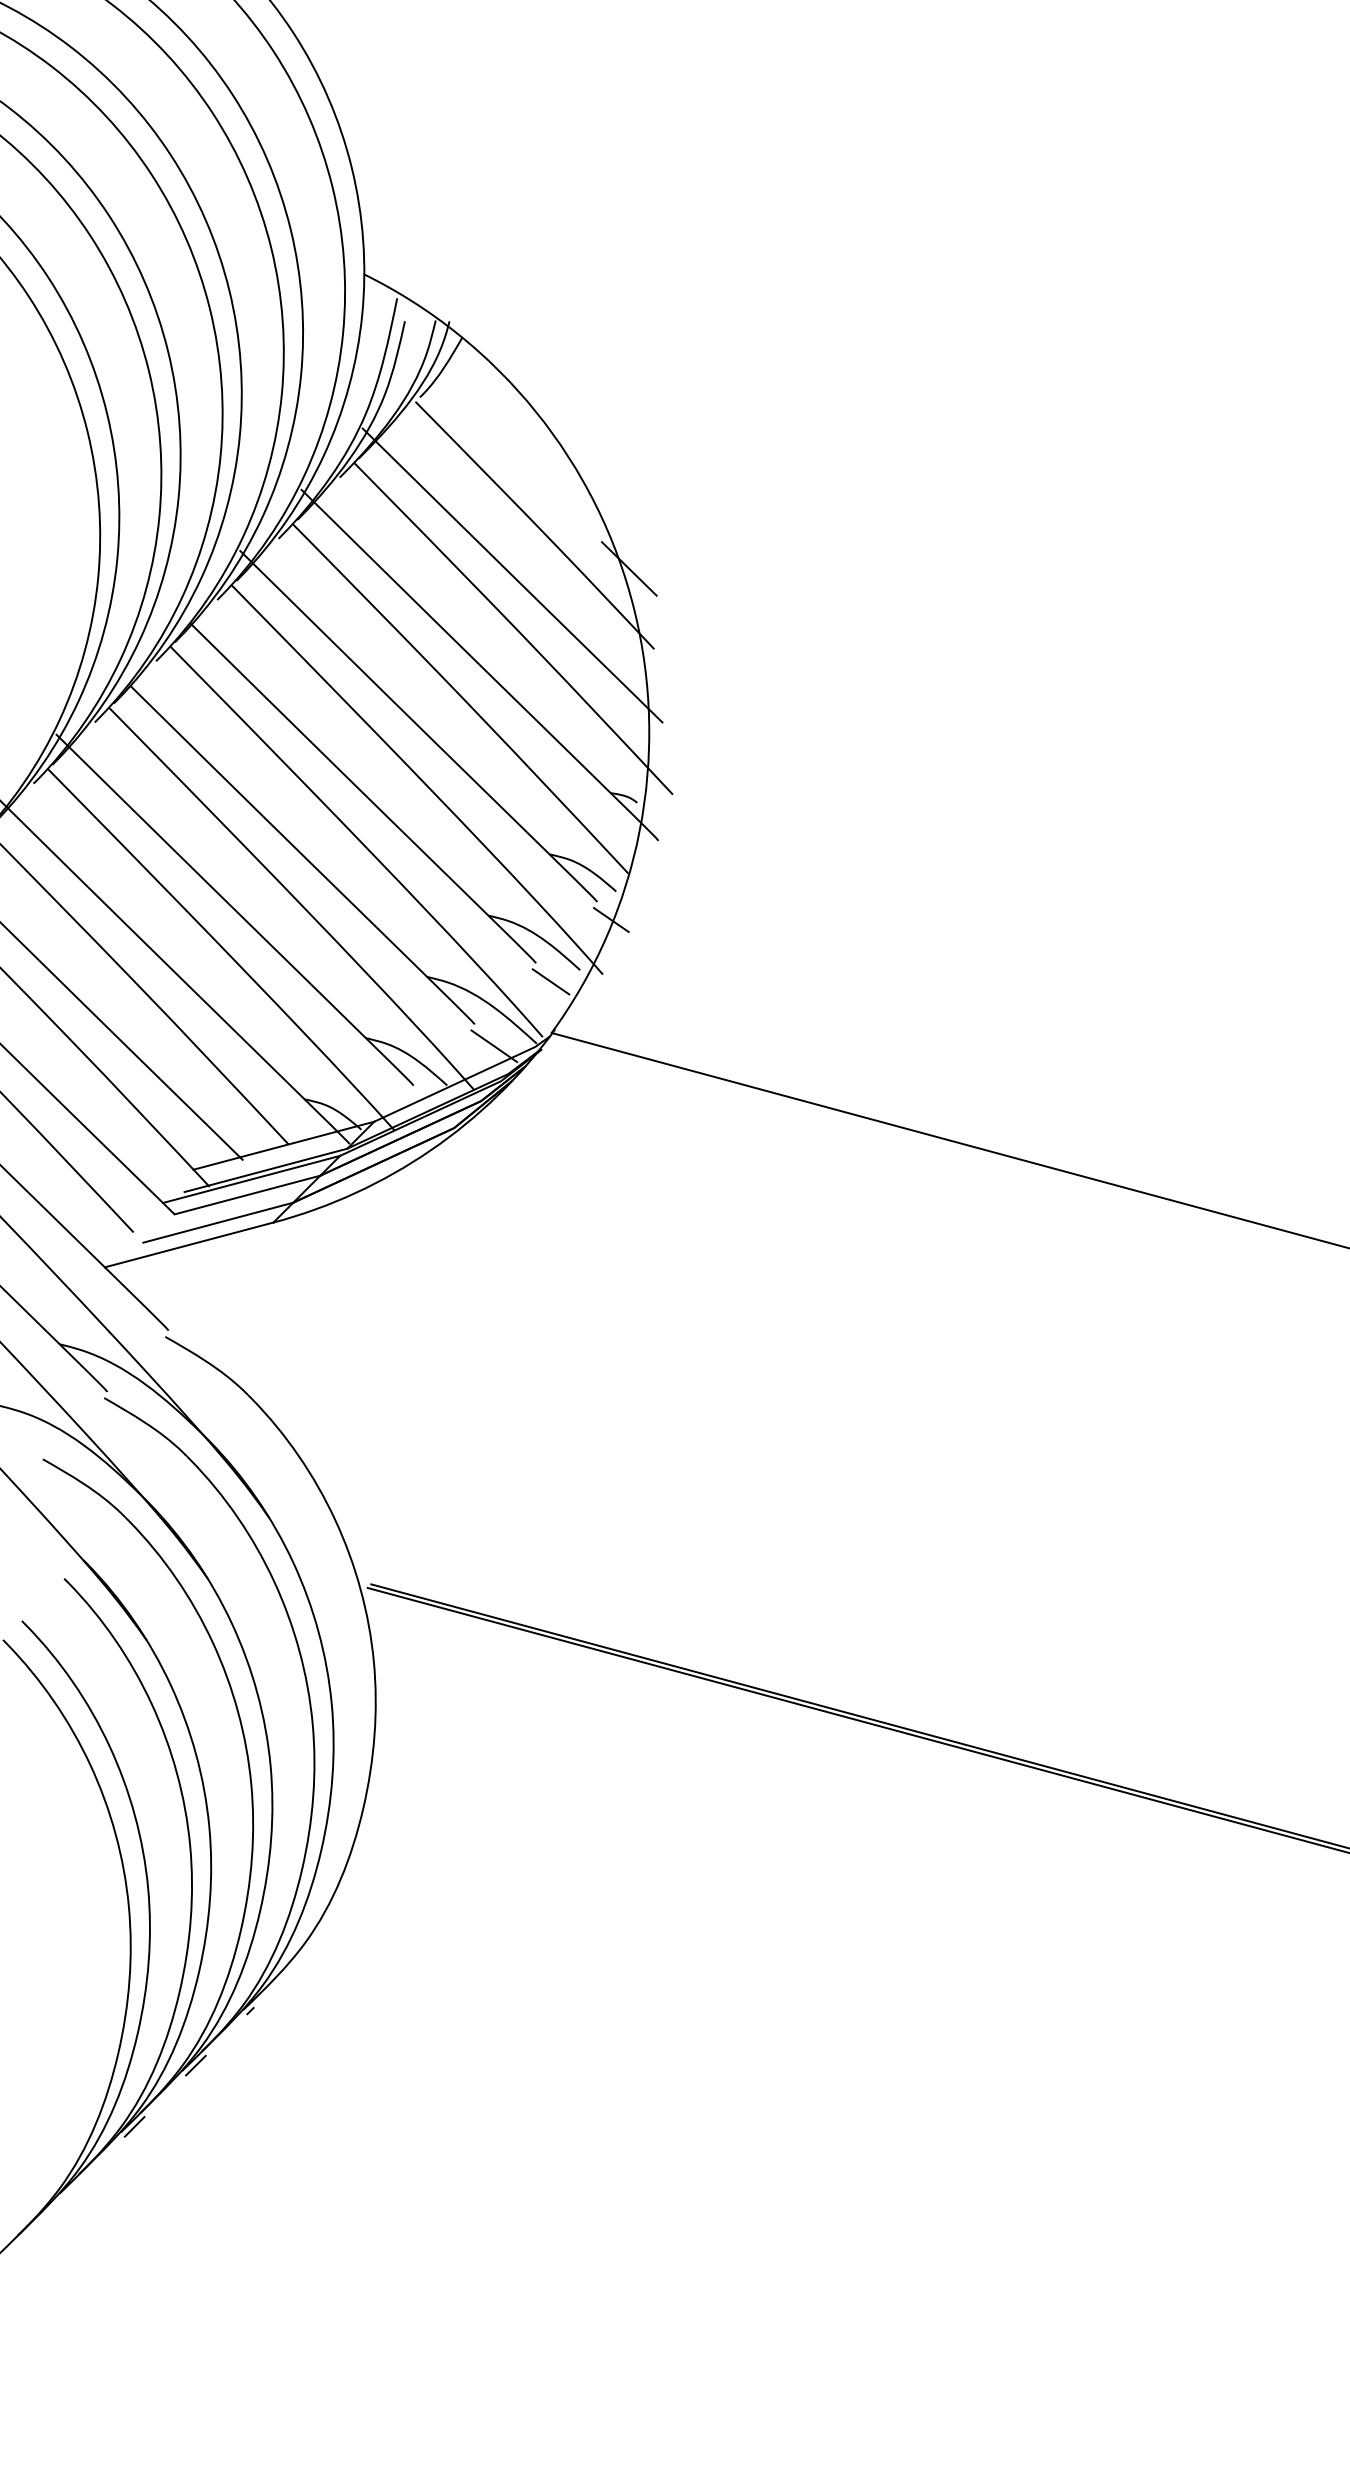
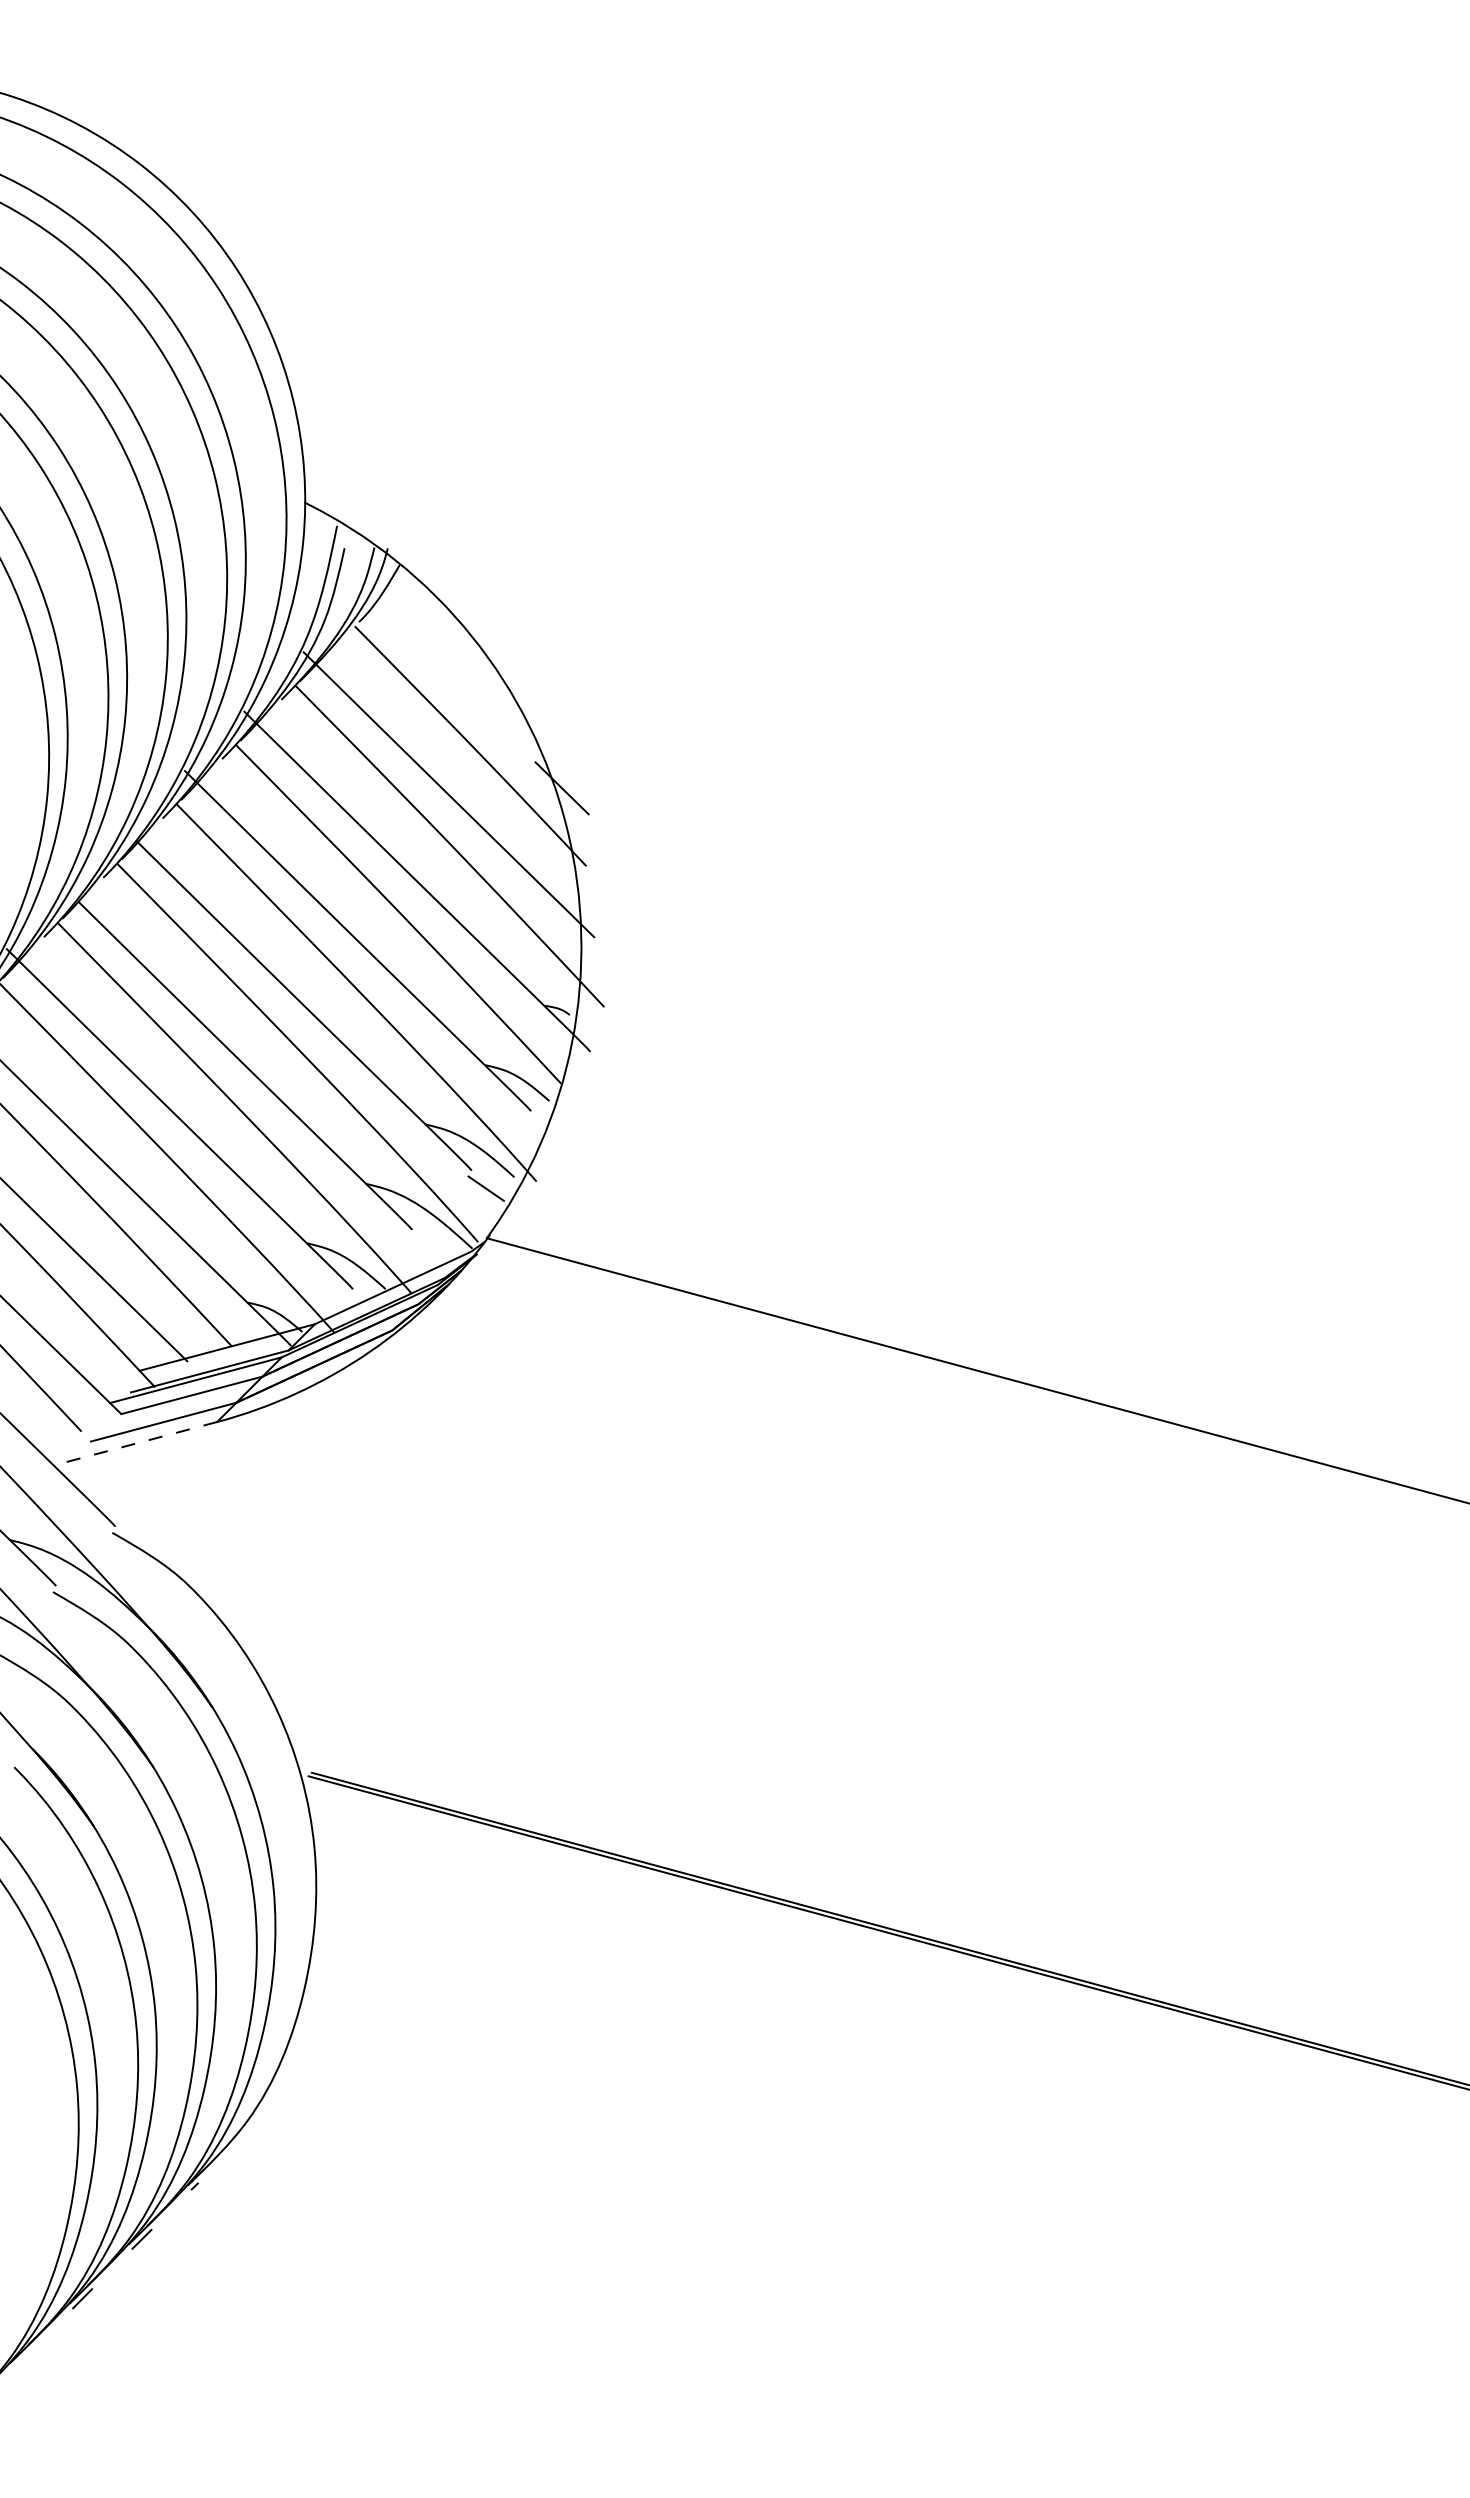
line: (611, 919) -> (544, 1128), removed
line: (494, 1045) -> (431, 1250), removed
line: (189, 1244) -> (135, 1443), solid -> dashed

